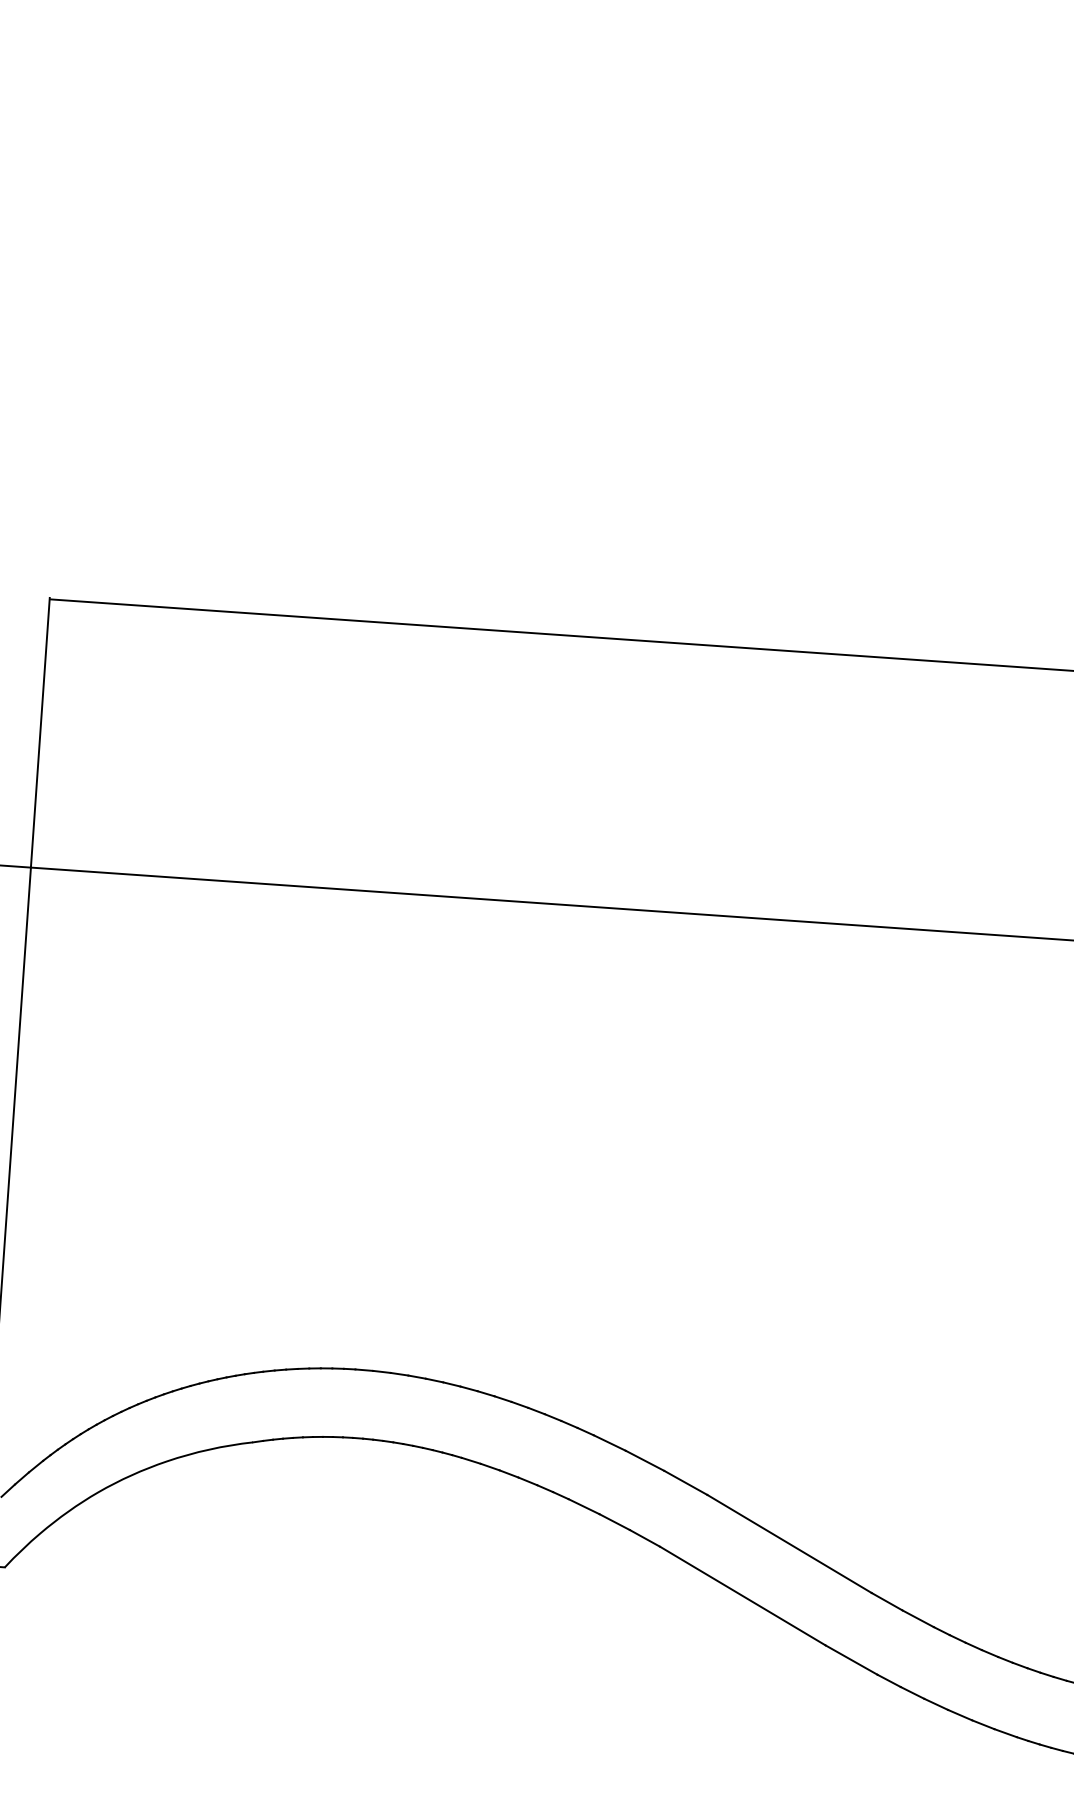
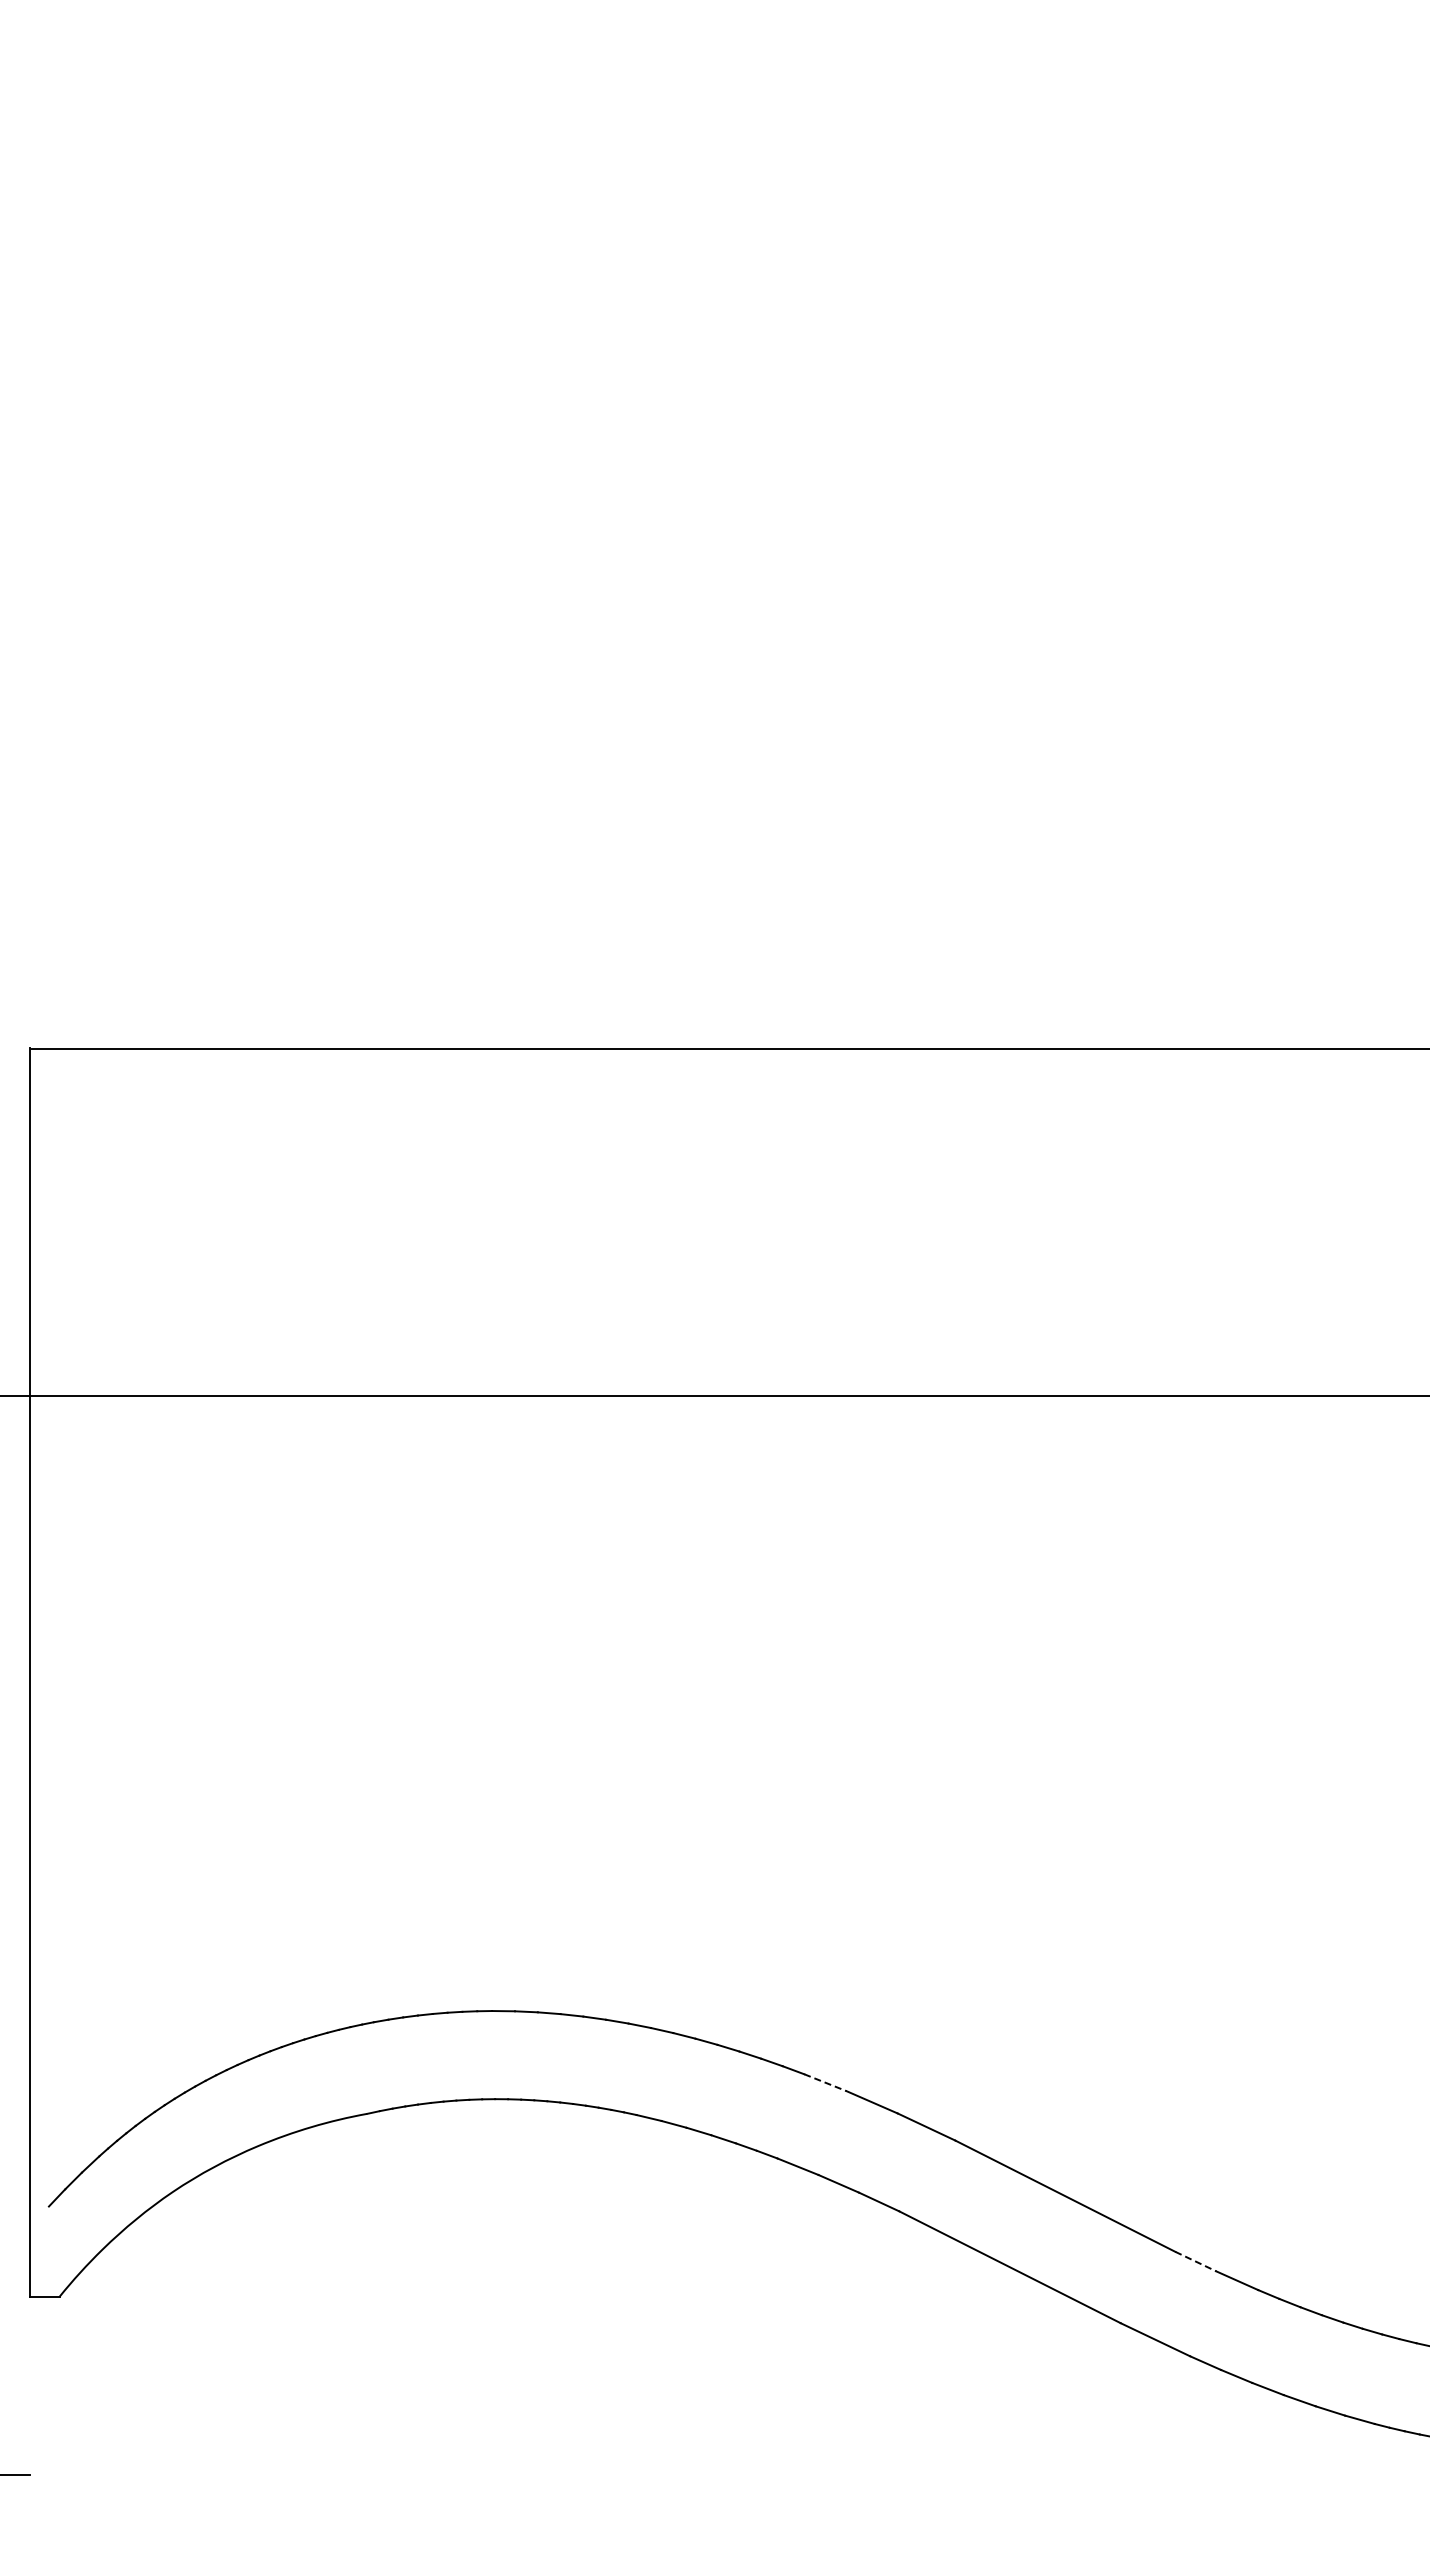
line: (609, 1442) -> (825, 2082), solid -> dashed
line: (886, 1601) -> (1195, 2261), solid -> dashed

